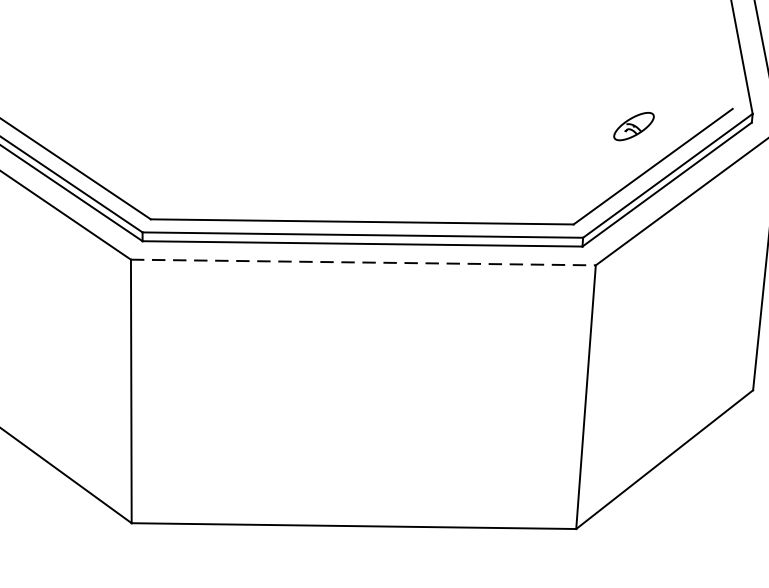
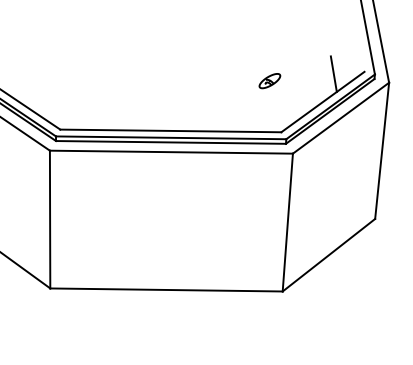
line: (673, 112) -> (333, 73), added
part: (633, 127) -> (269, 81), moved
line: (363, 263) -> (171, 152), dashed -> solid

